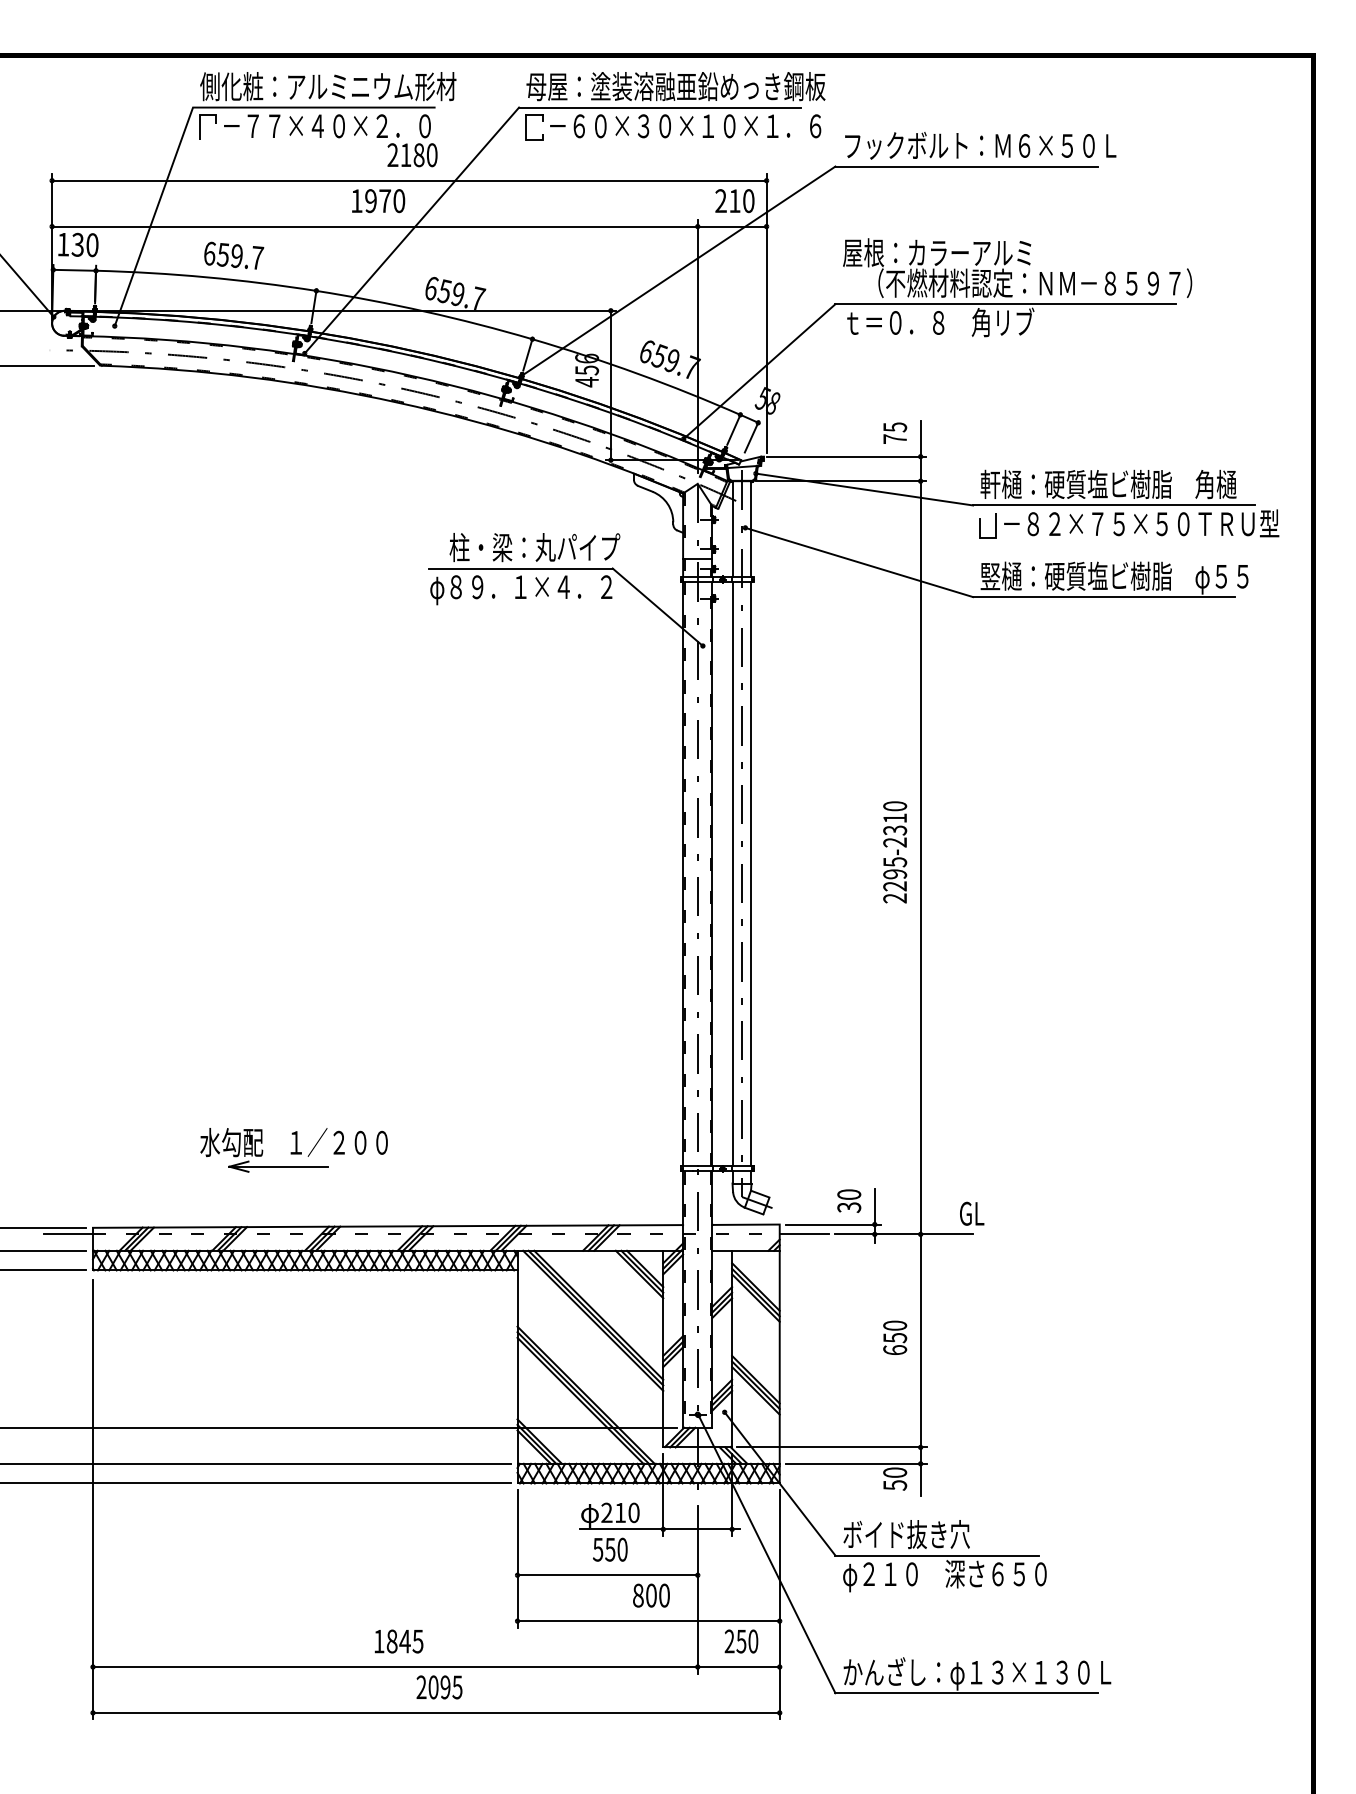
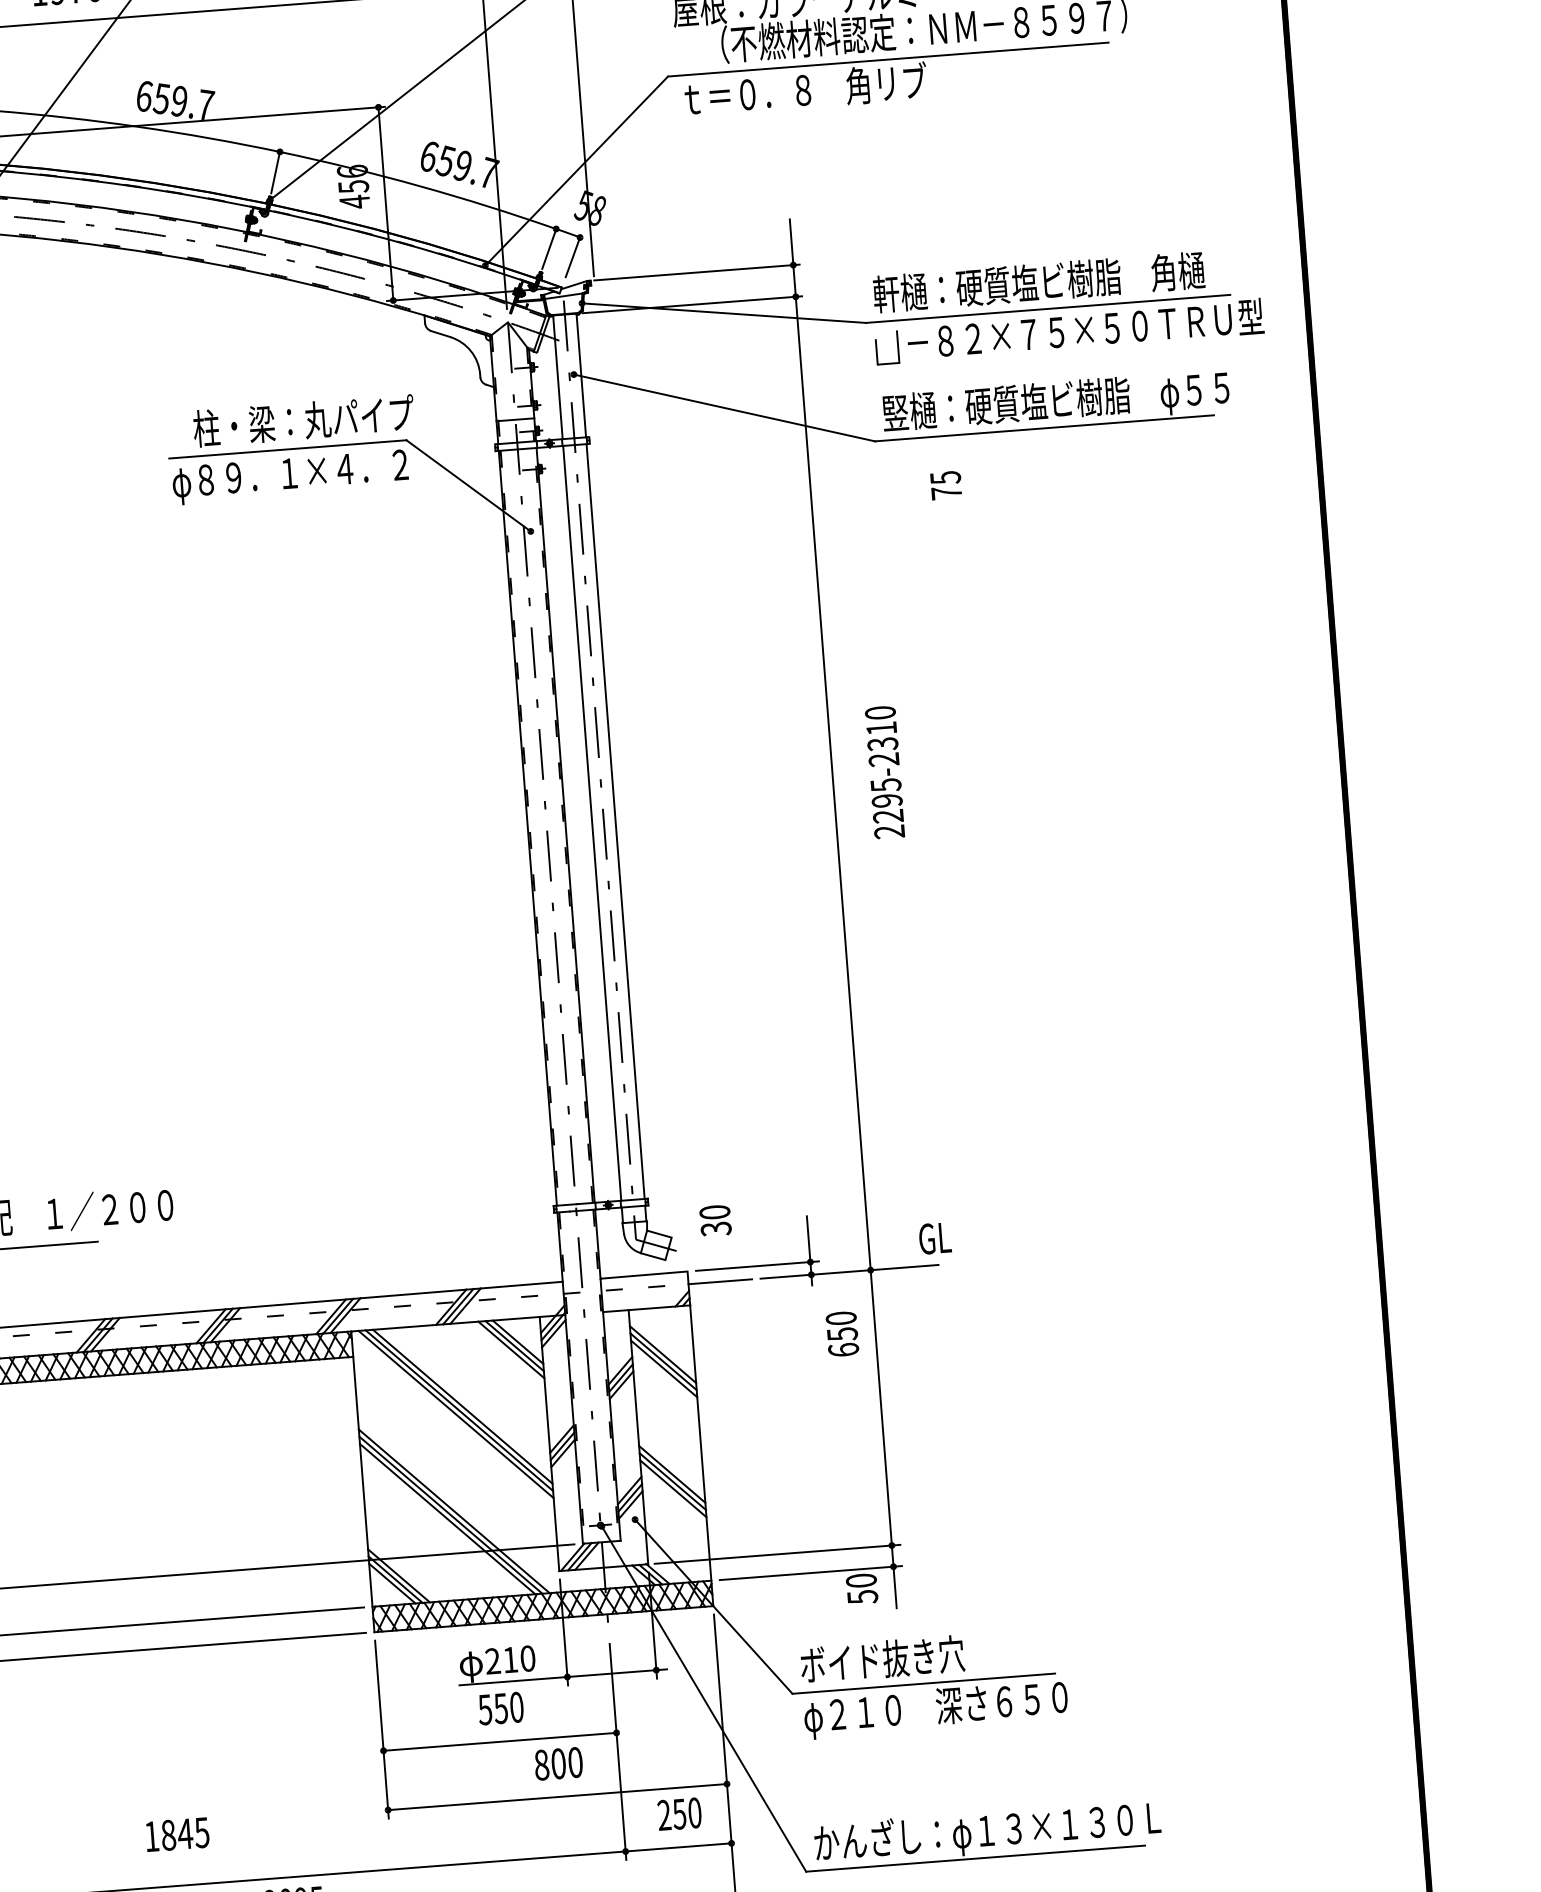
text: (895, 432) -> (946, 484), moved
text: (895, 852) -> (885, 772), moved
text: (849, 1200) -> (715, 1219), moved
text: (895, 1337) -> (842, 1333), moved
text: (398, 1641) -> (176, 1834), moved

